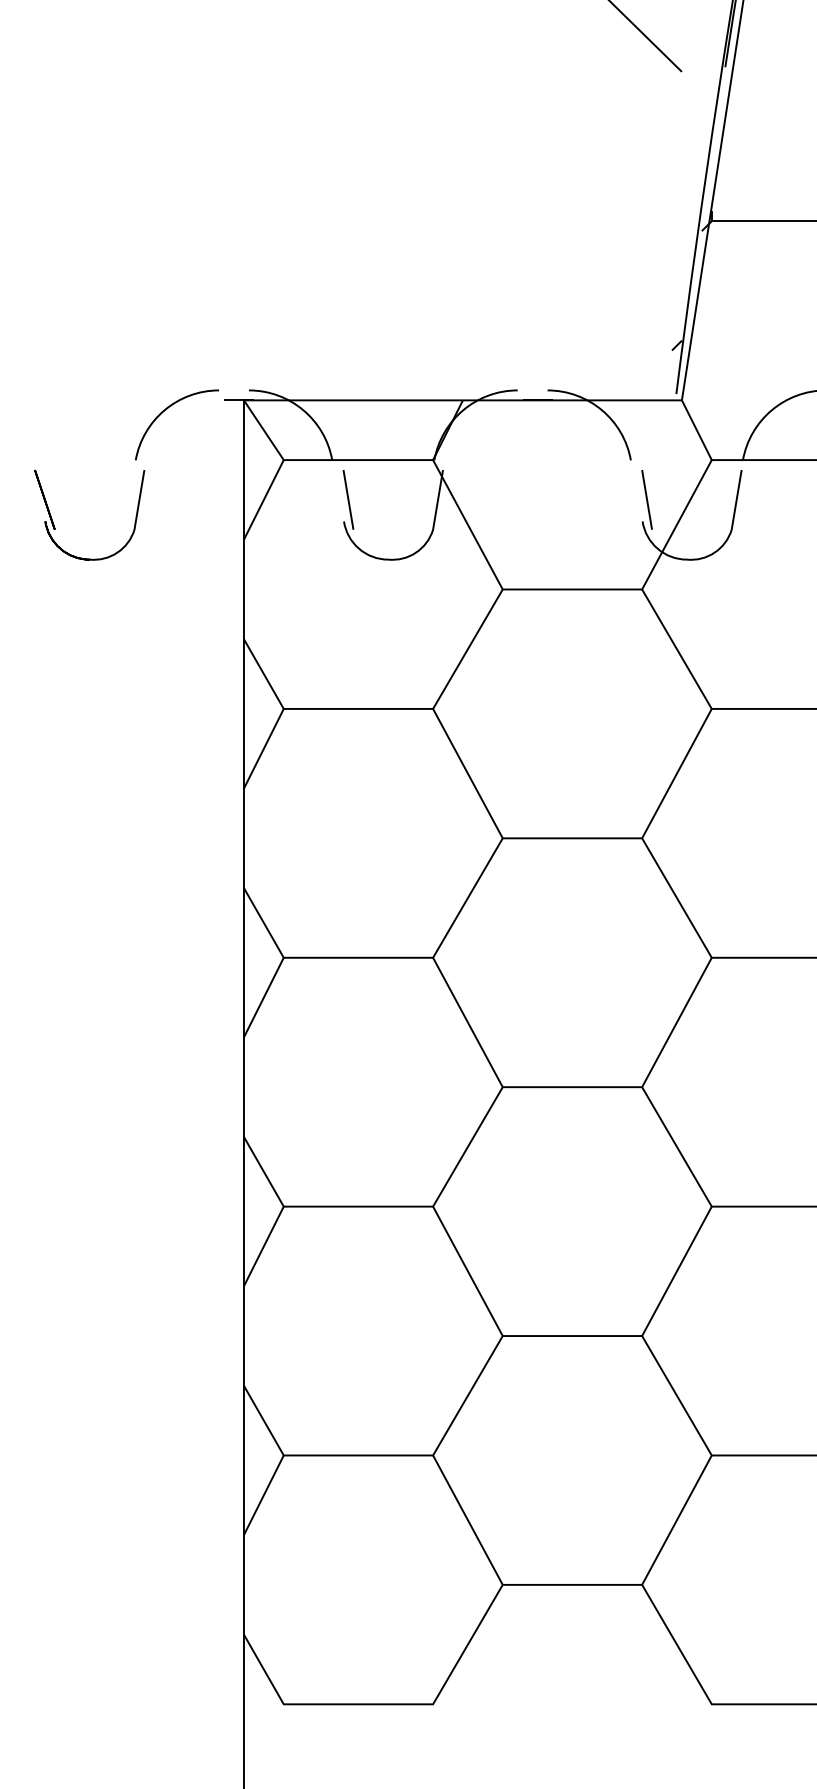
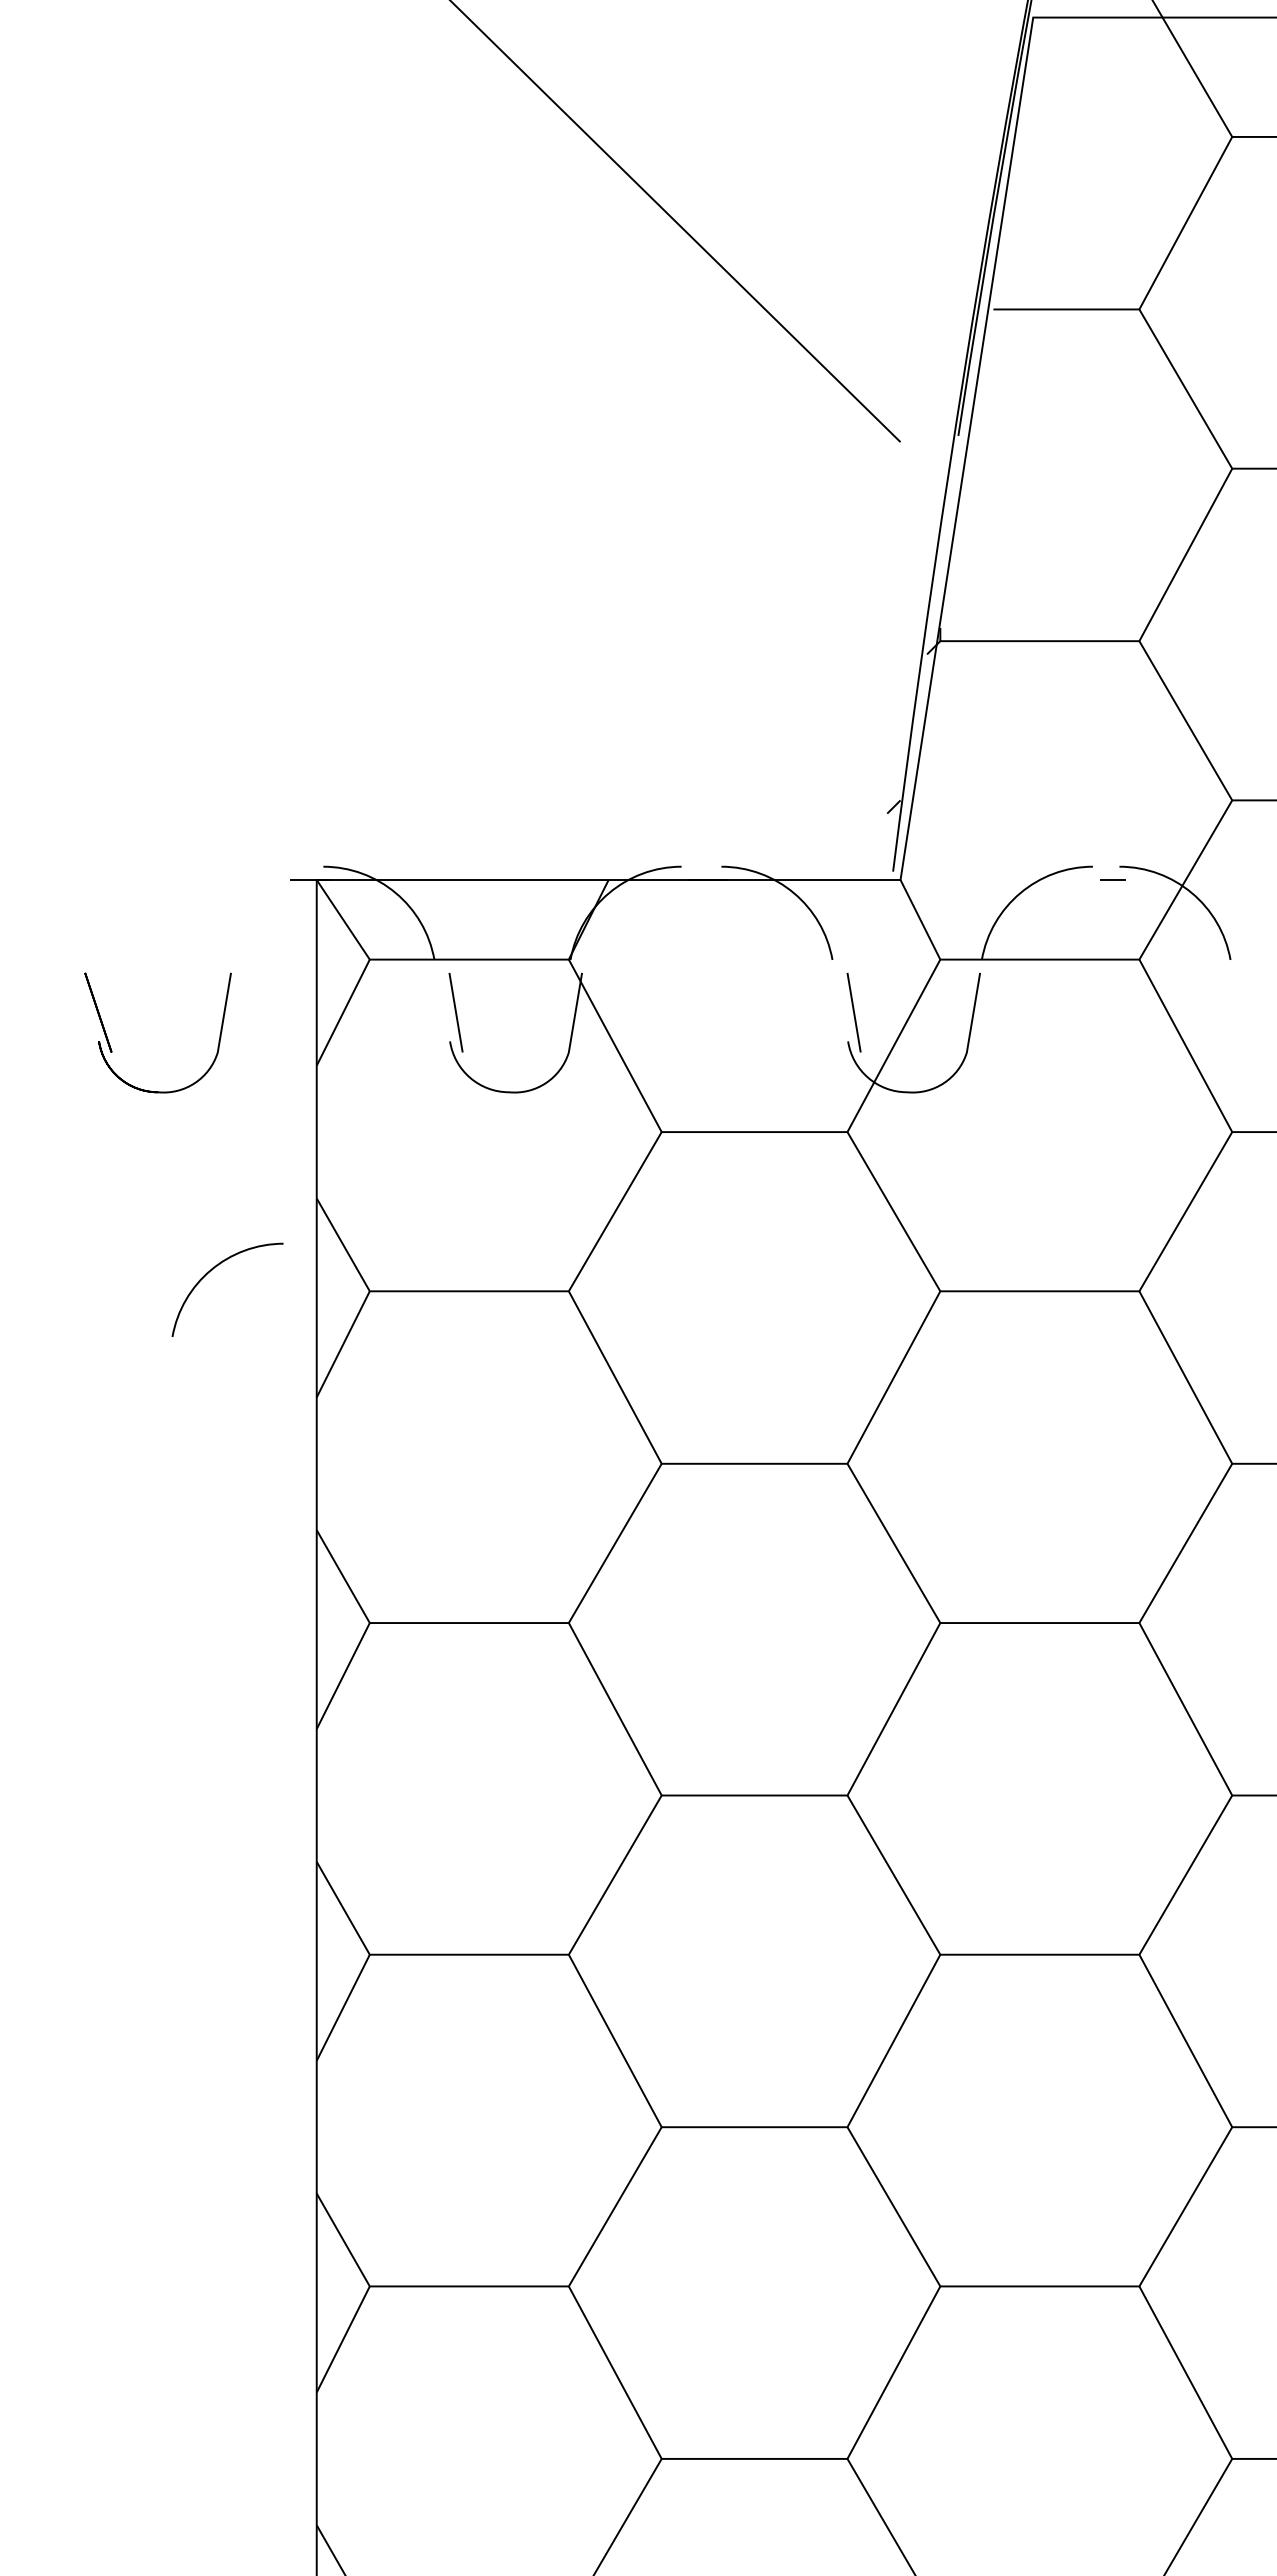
arc: (165, 411) -> (211, 1271), moved
part: (54, 526) -> (111, 1048), moved

